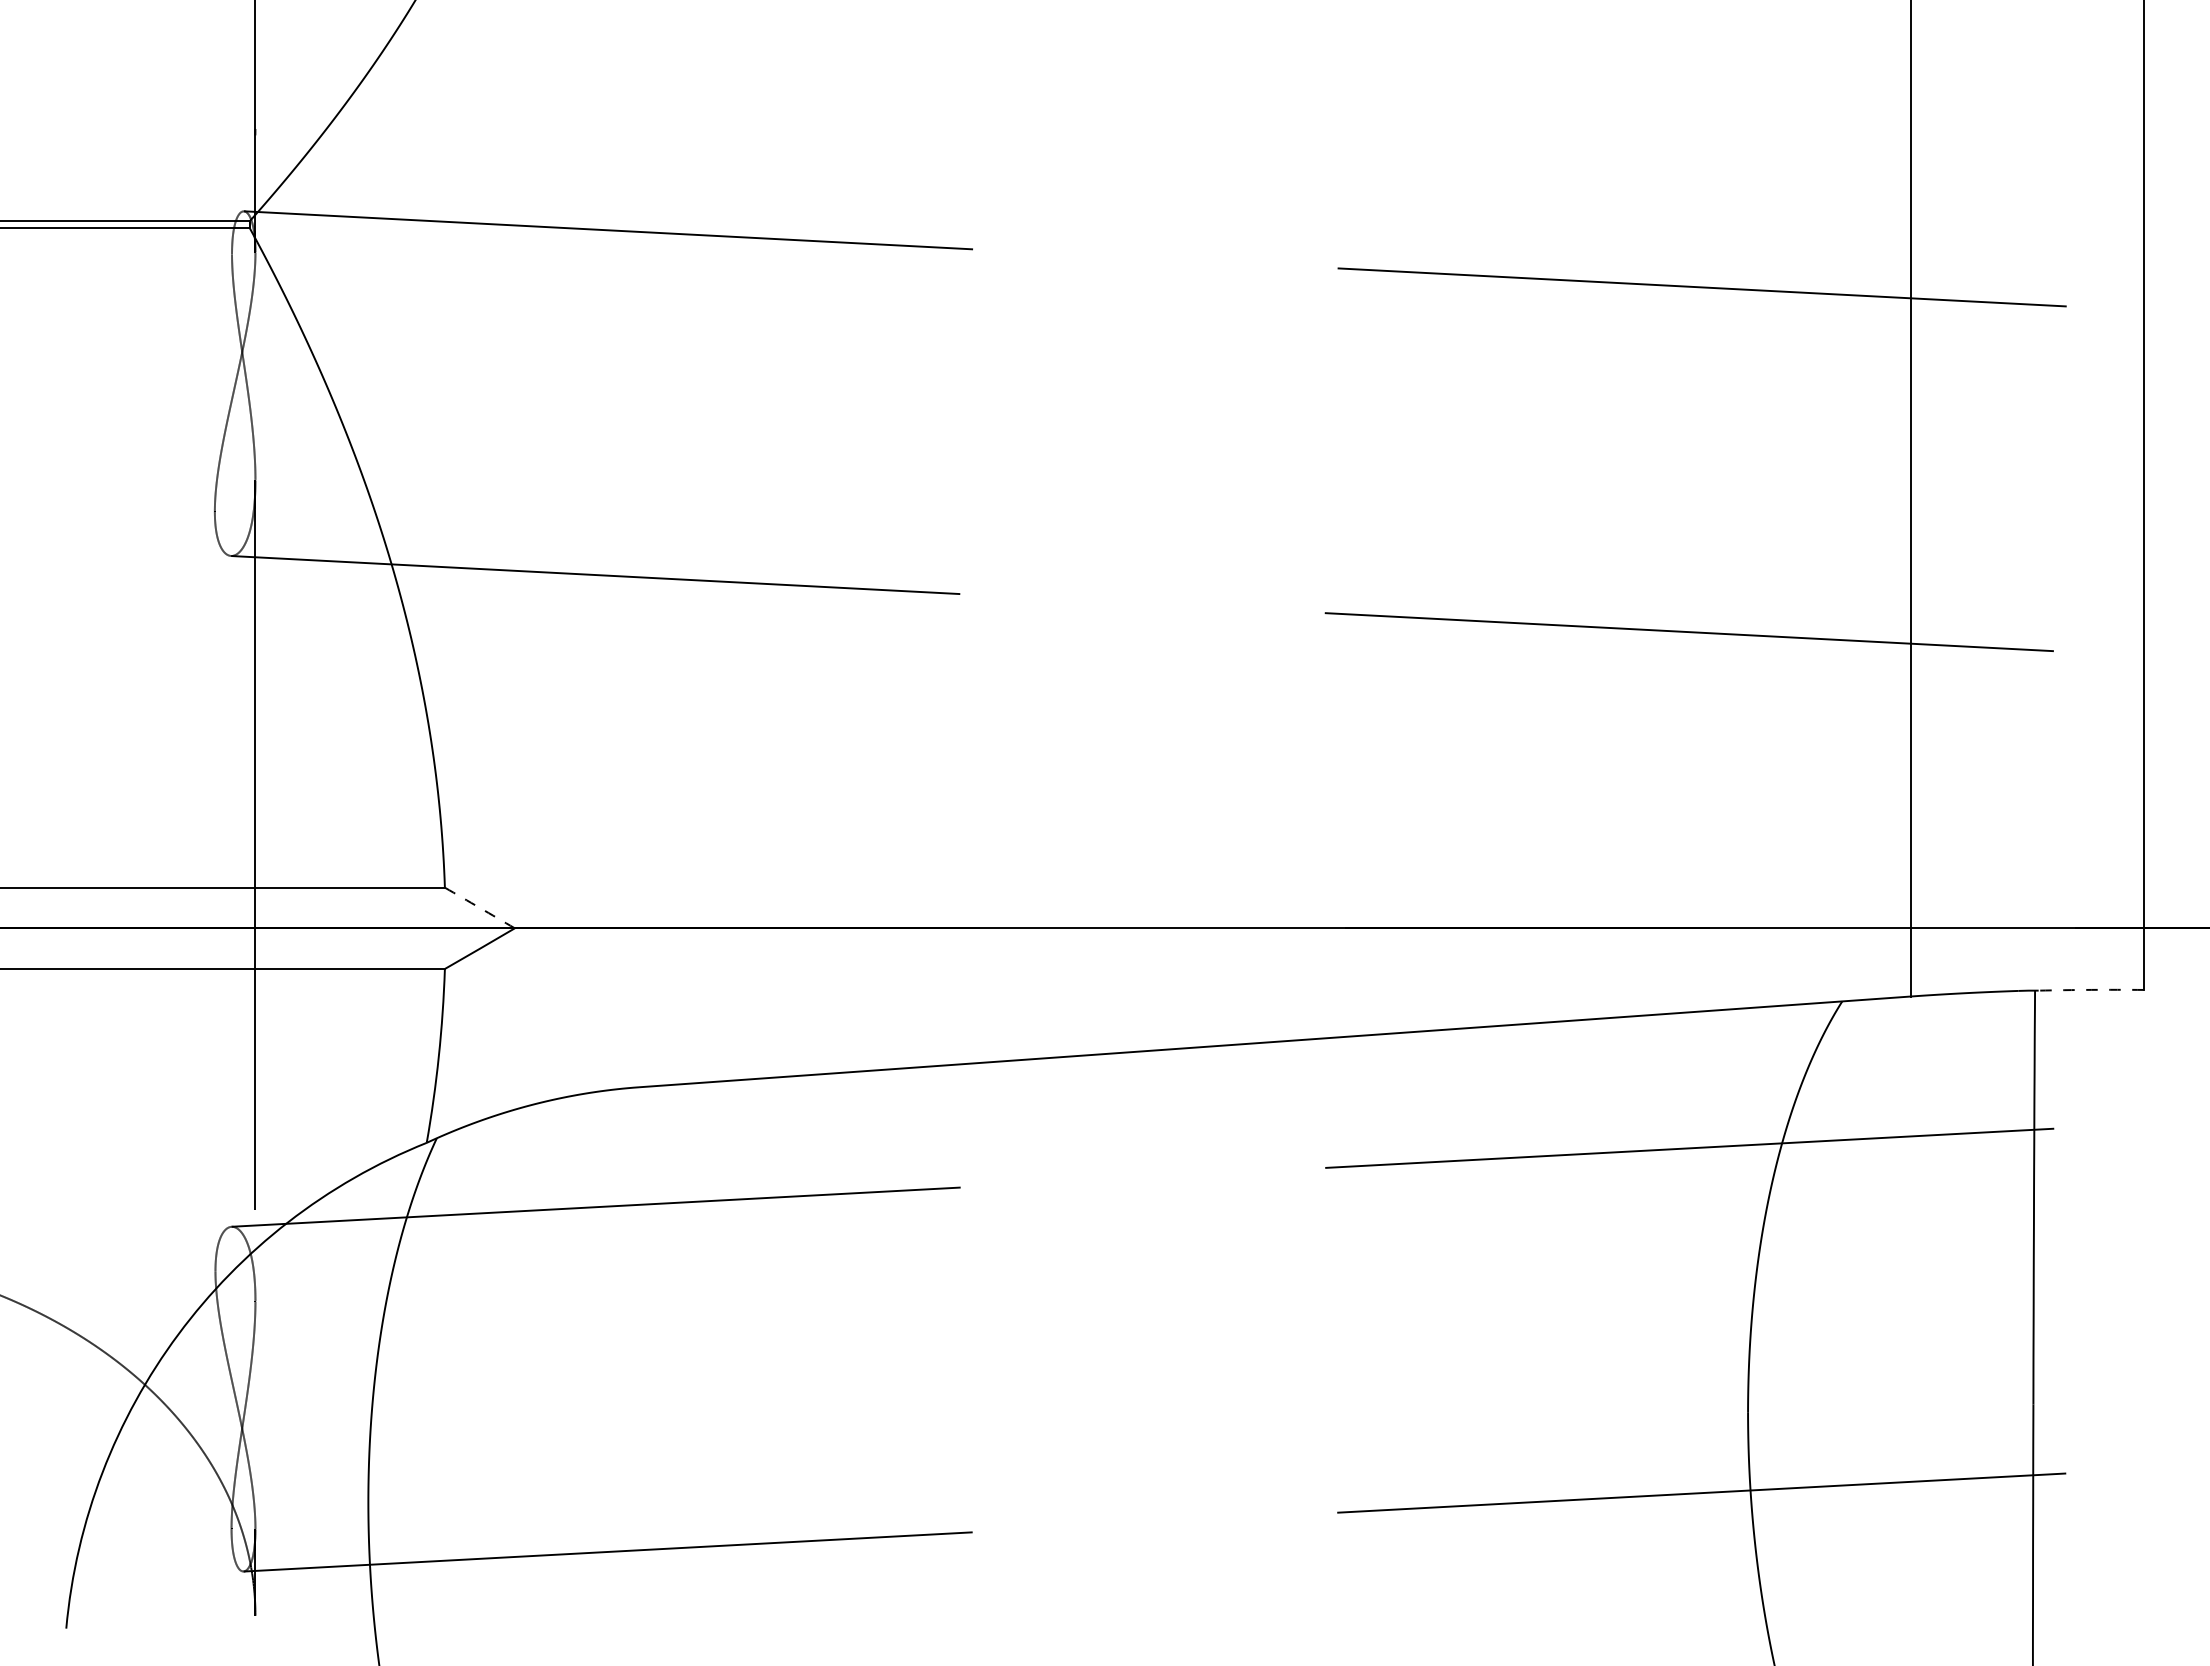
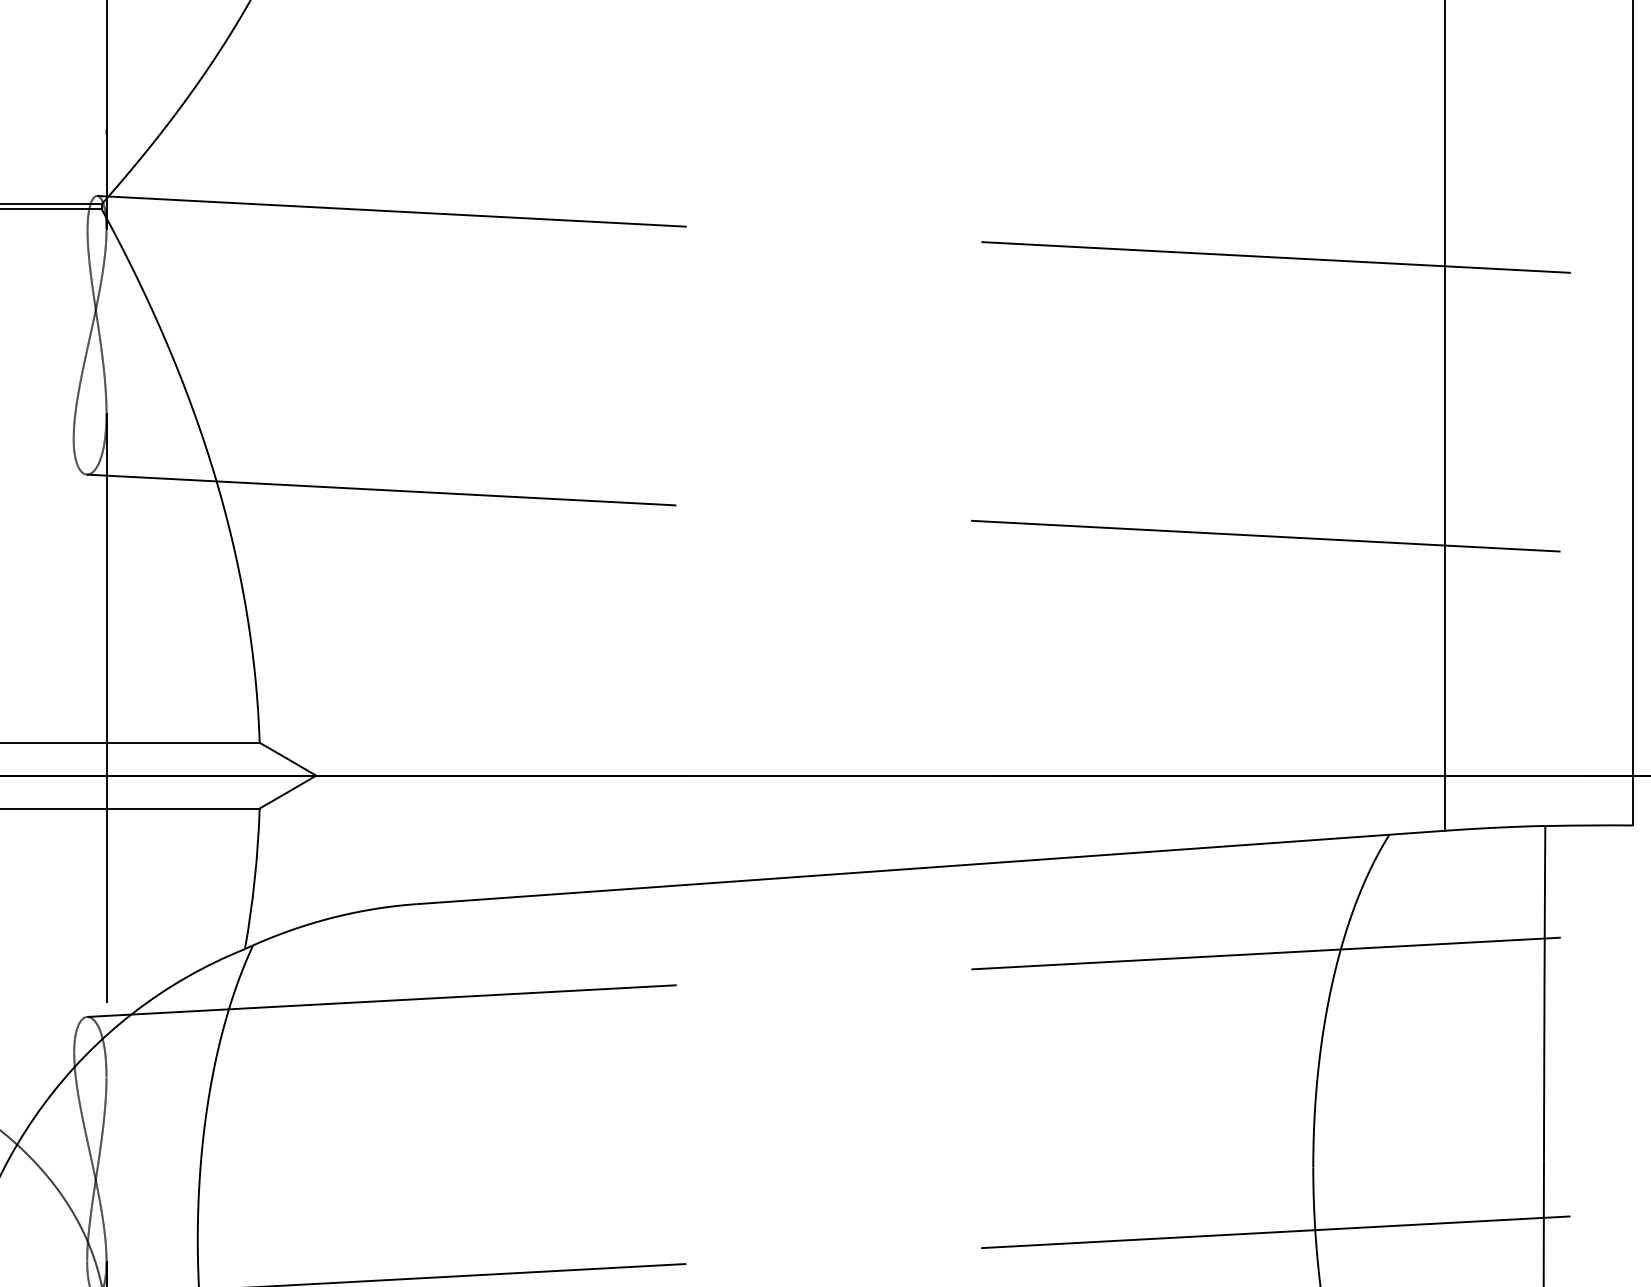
arc: (479, 907) -> (287, 758), dashed -> solid
arc: (2091, 989) -> (1590, 825), dashed -> solid

